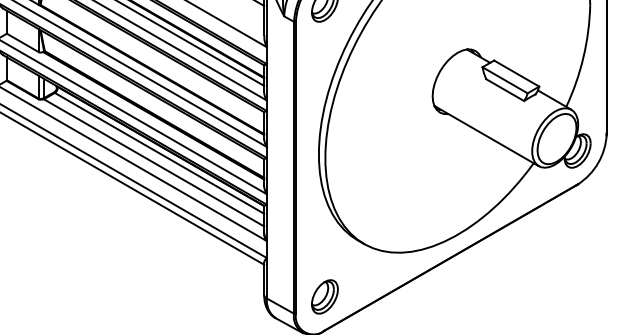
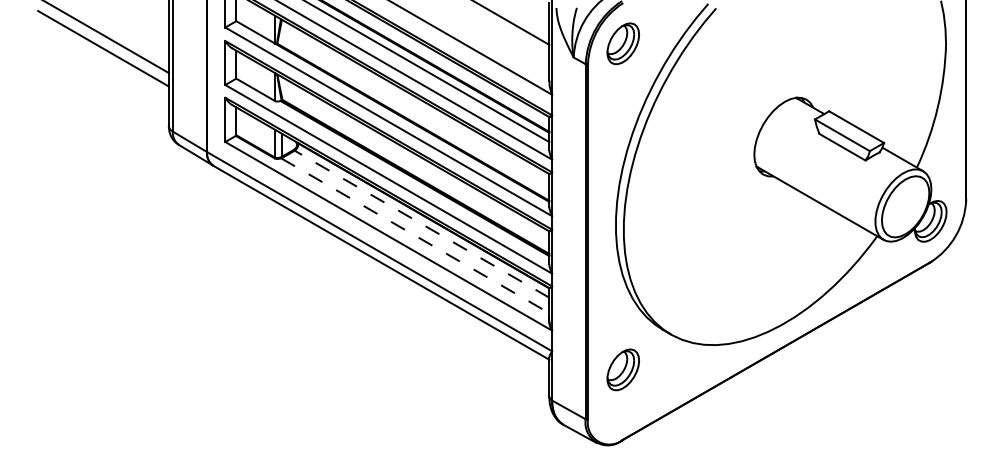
line: (159, 152) -> (421, 223), solid -> dashed
line: (154, 162) -> (415, 235), solid -> dashed
part: (324, 296) -> (622, 369), moved

